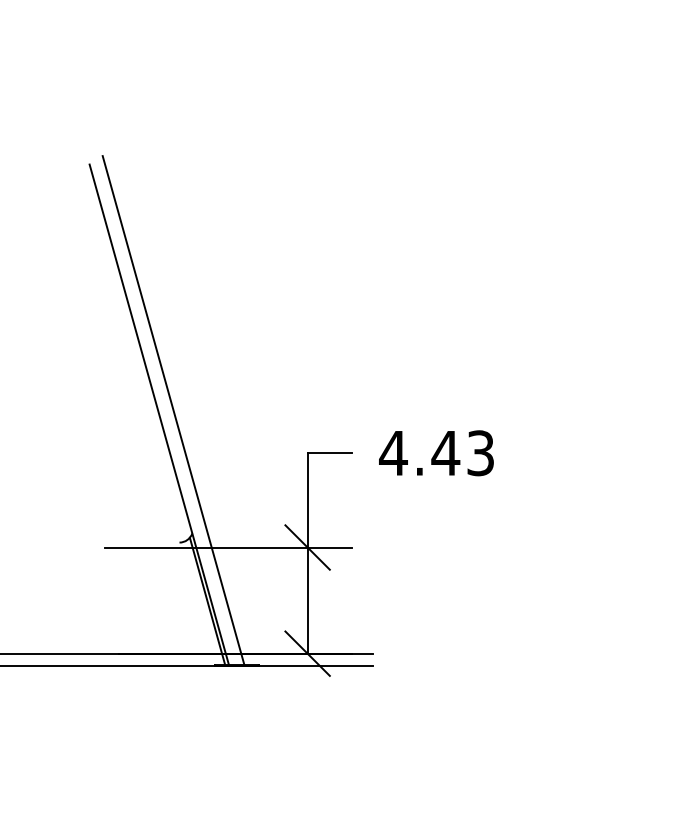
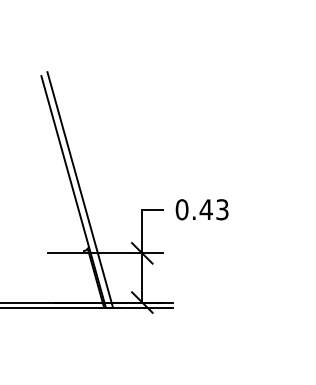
text: (392, 452) -> (181, 209), 4.43 -> 0.43

